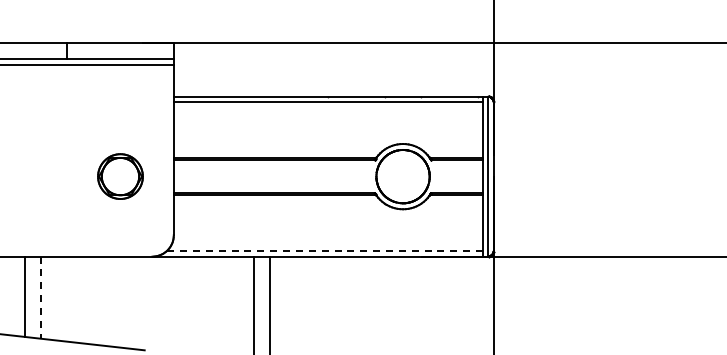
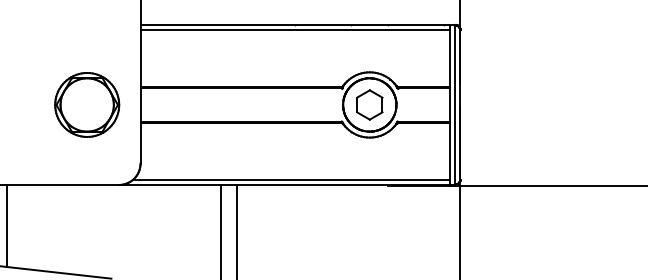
part: (120, 176) -> (87, 104), size x1.43
part: (402, 176) -> (369, 104), added
line: (324, 251) -> (291, 179), dashed -> solid
line: (40, 298) -> (7, 226), dashed -> solid

